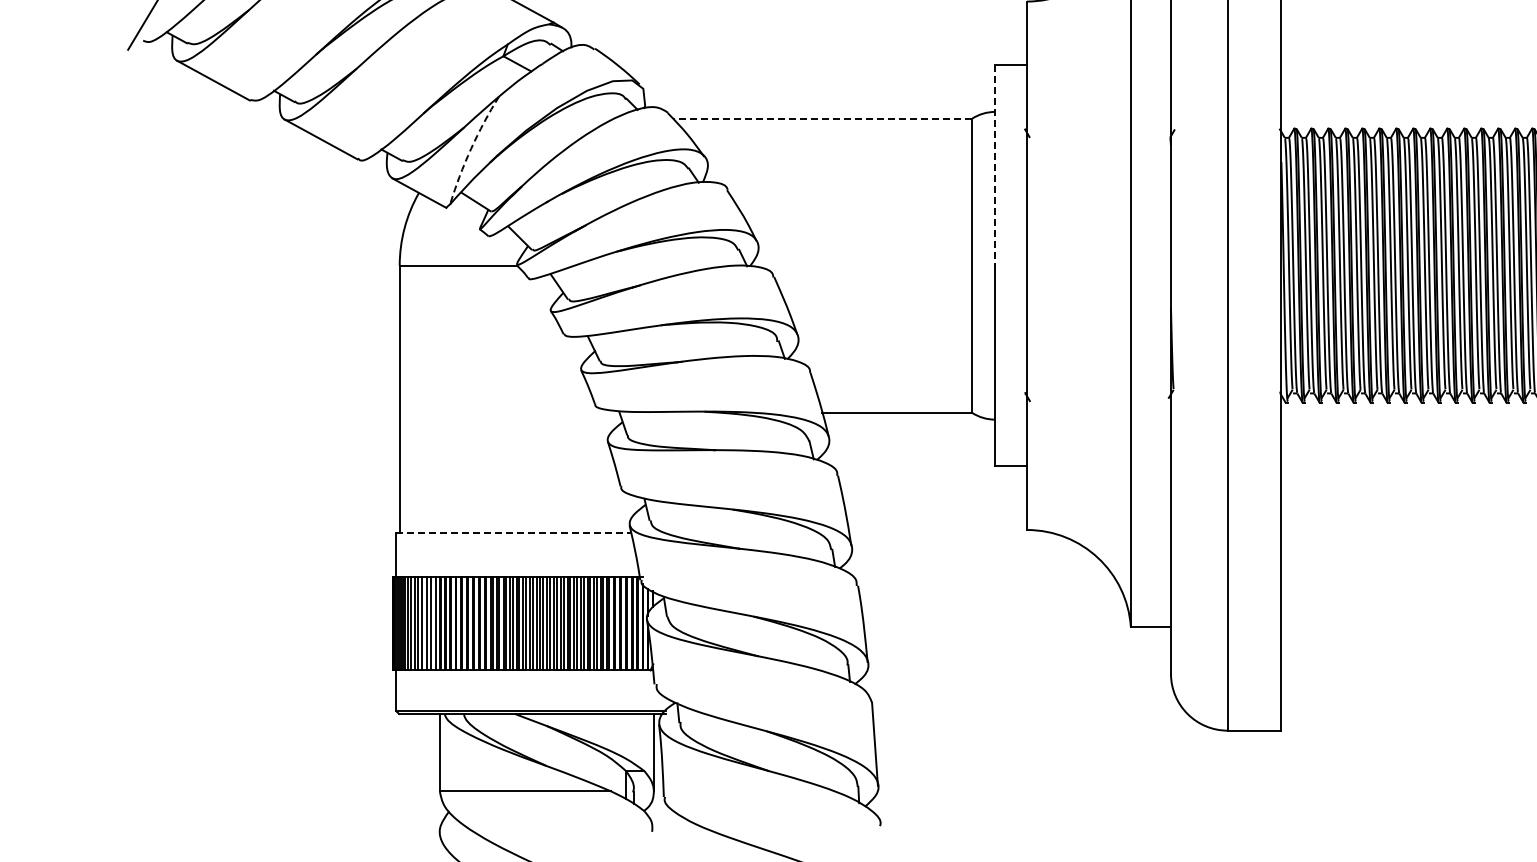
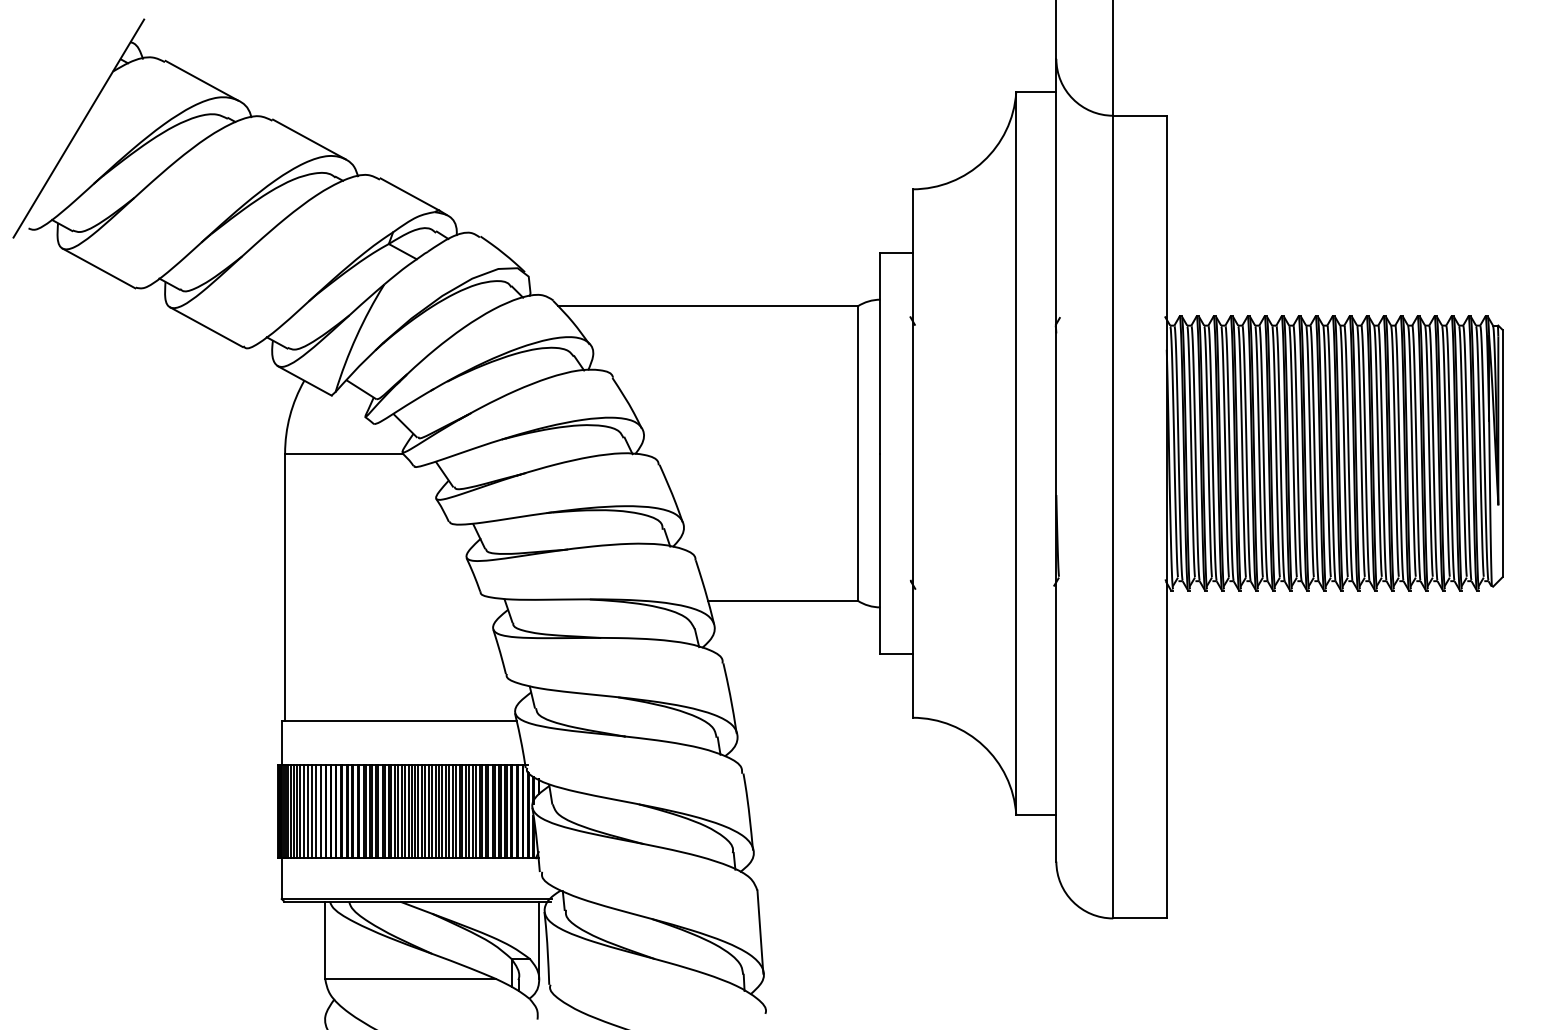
line: (822, 118) -> (707, 306), dashed -> solid
arc: (471, 148) -> (356, 336), dashed -> solid
line: (995, 165) -> (880, 353), dashed -> solid
line: (514, 533) -> (399, 721), dashed -> solid

